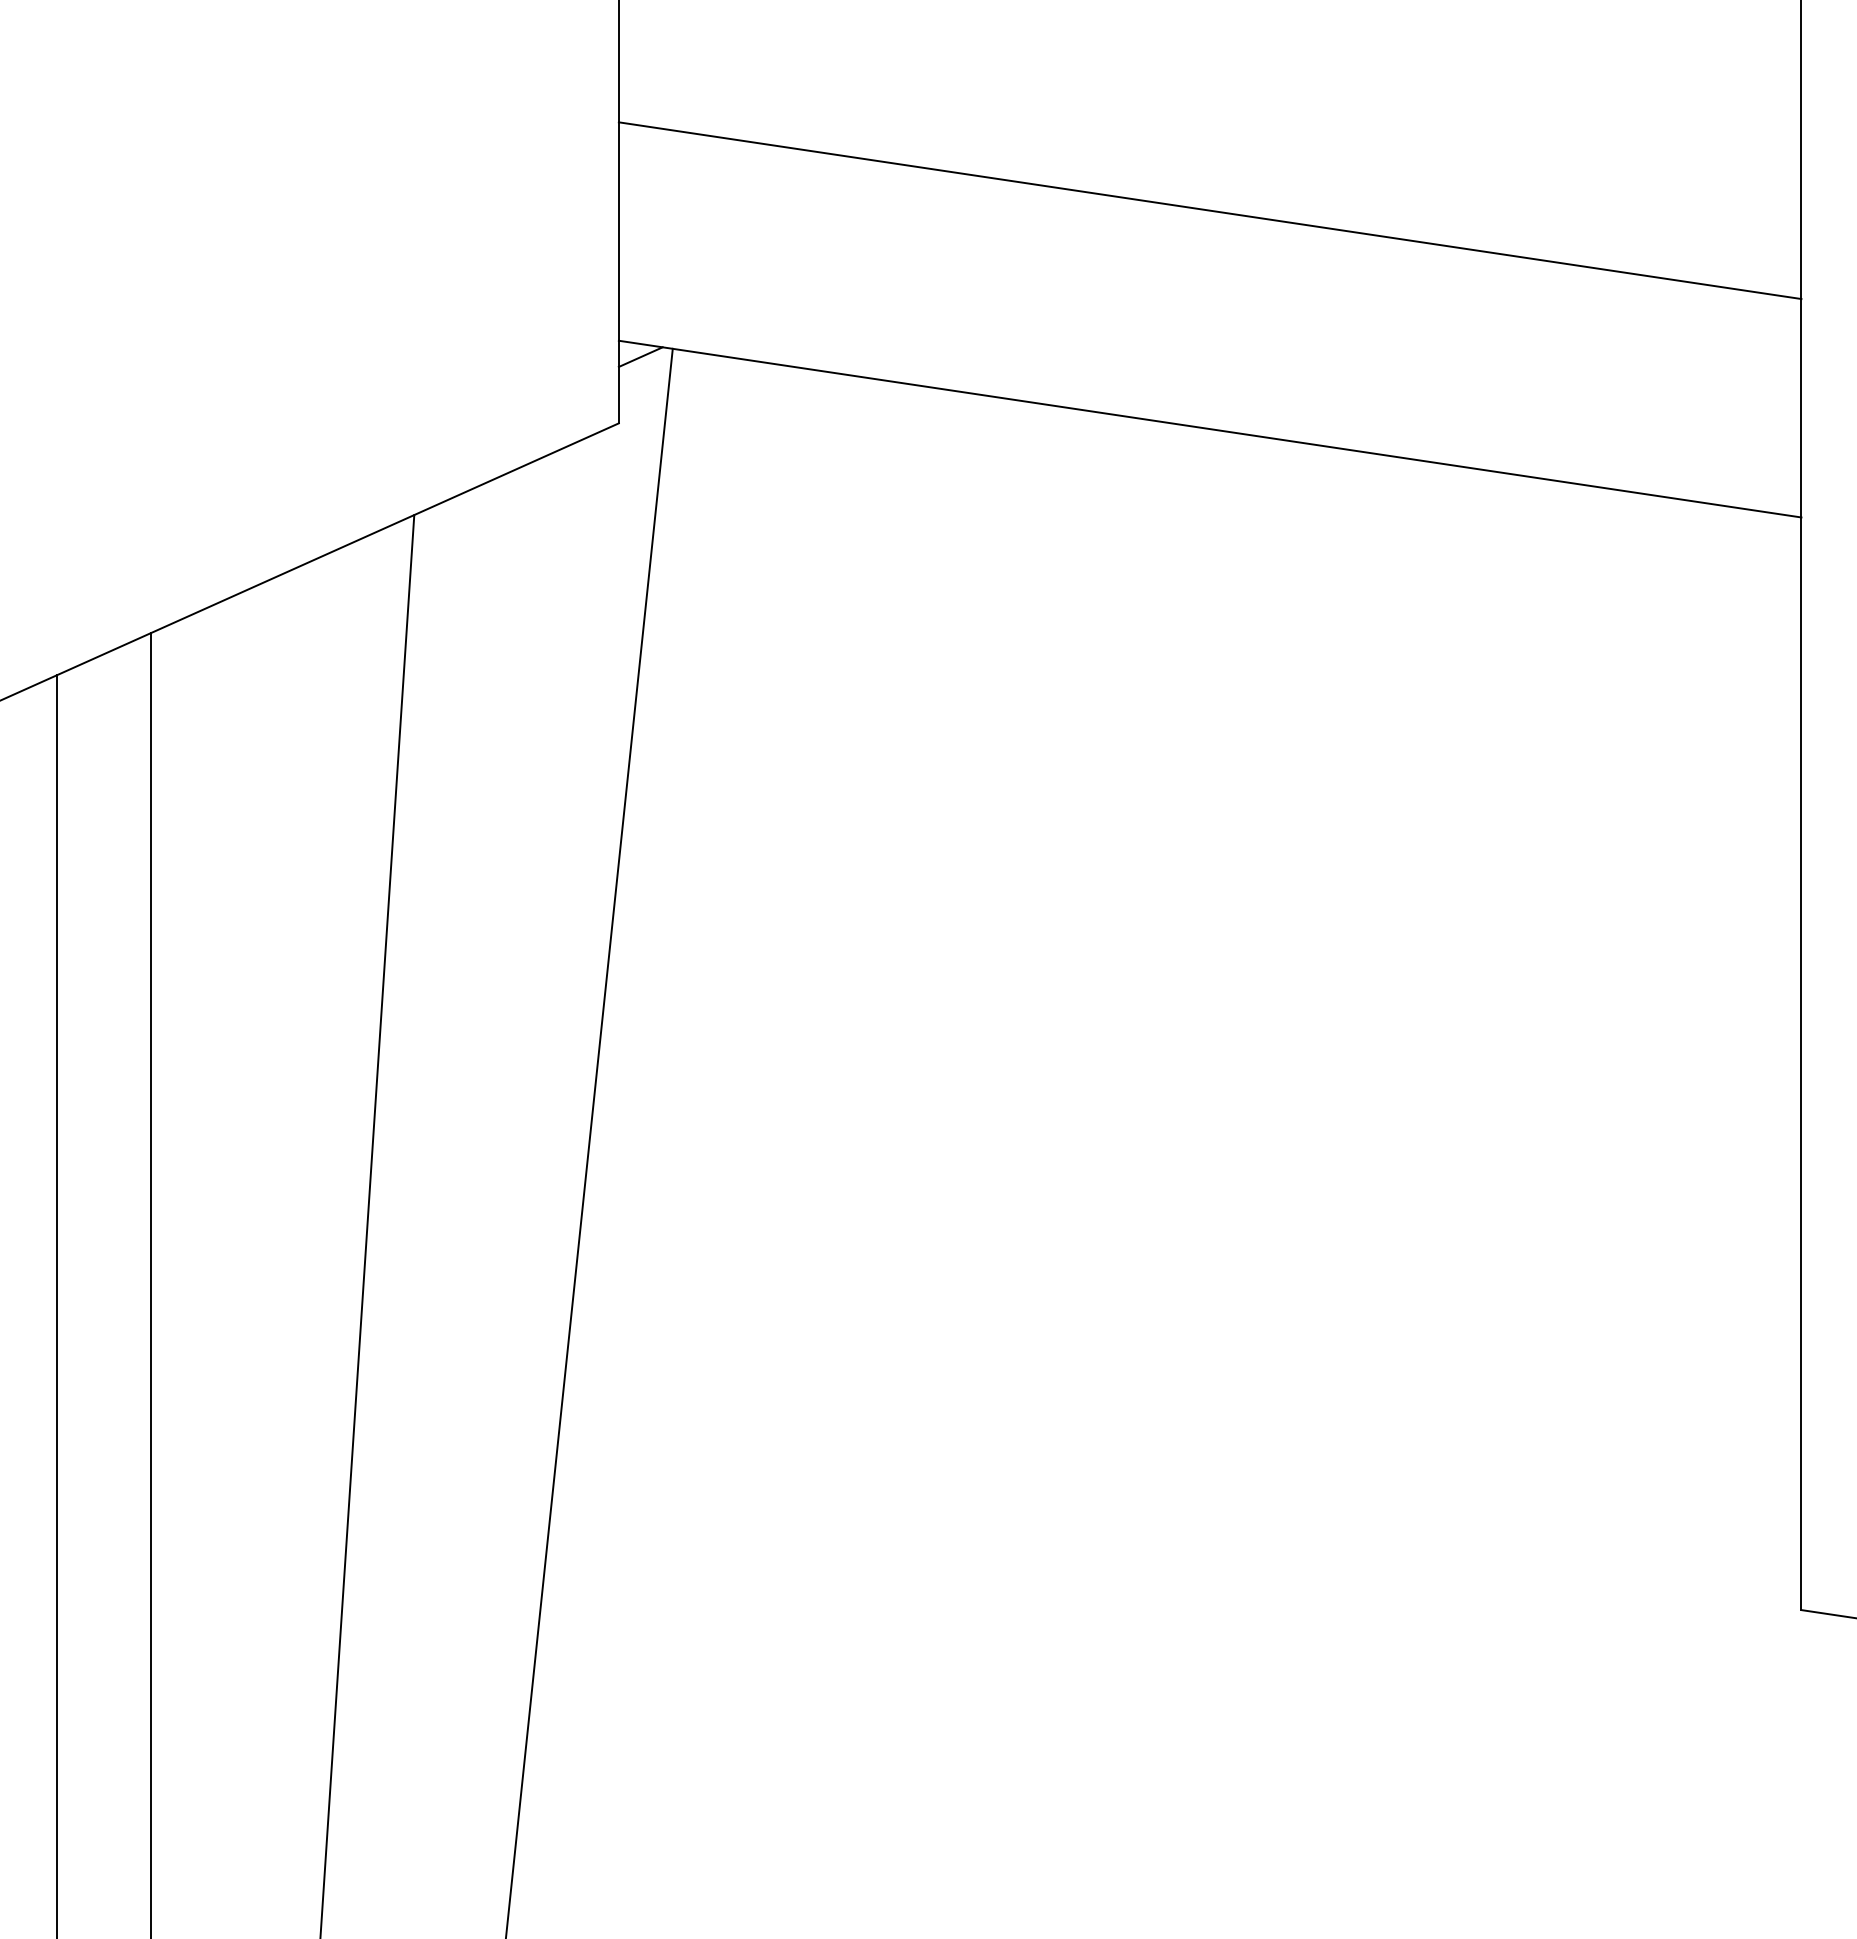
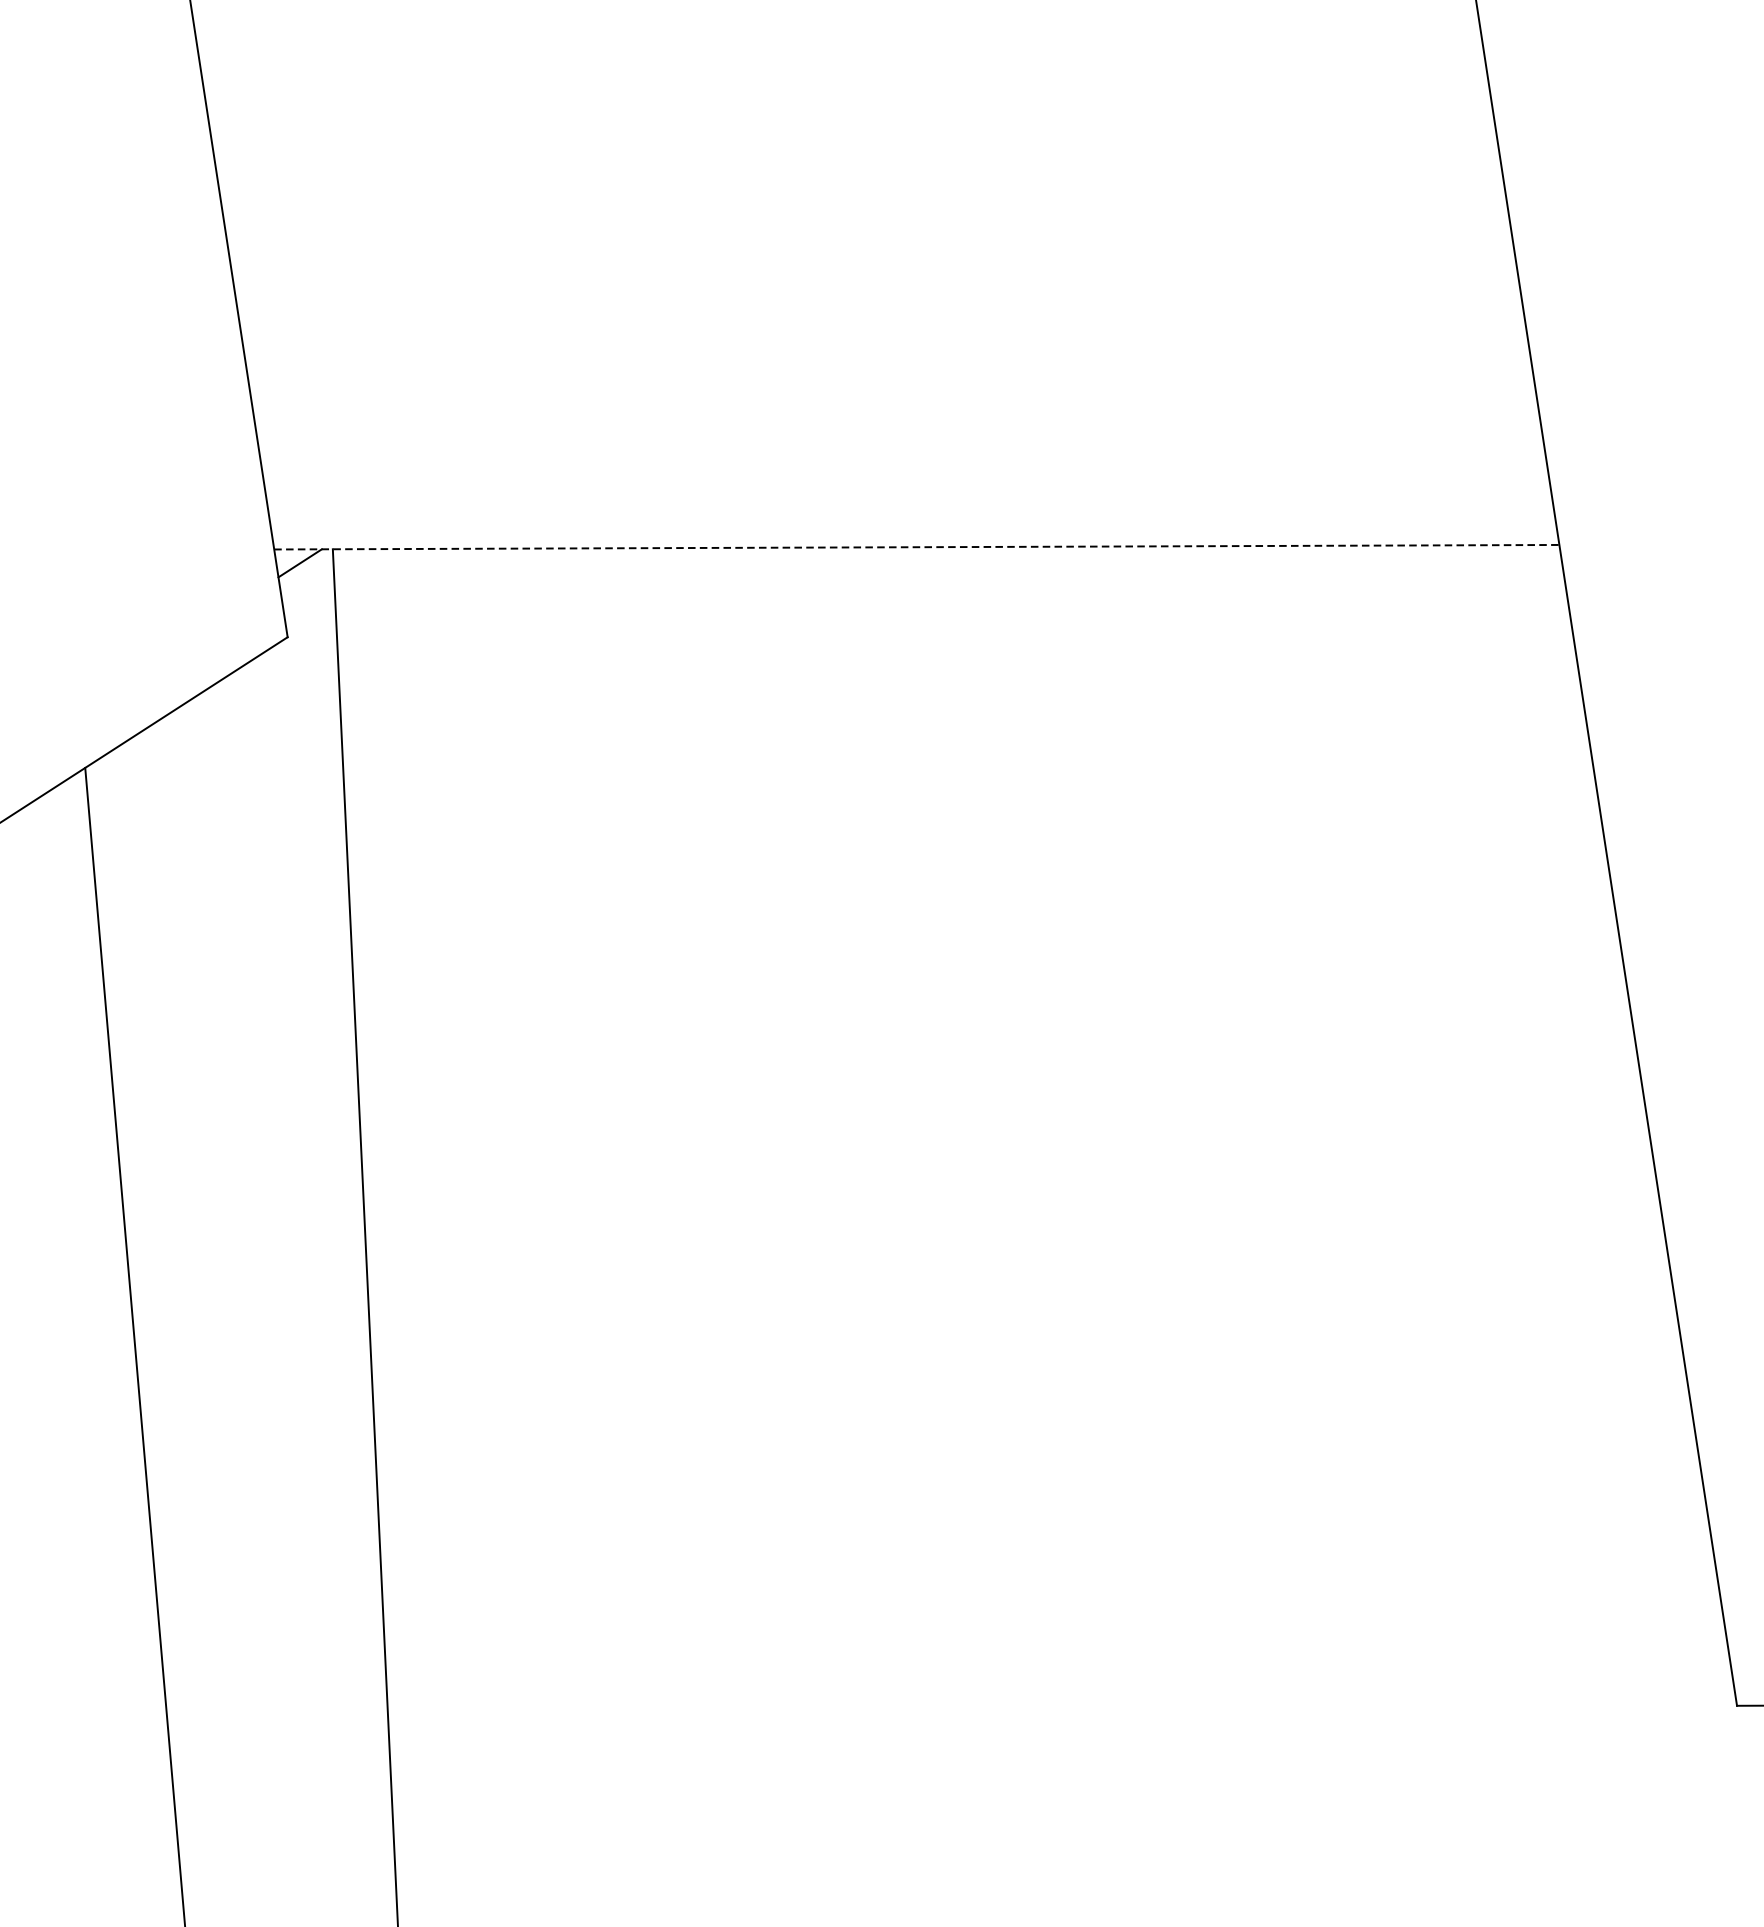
line: (1209, 210) -> (880, 315), removed
line: (1210, 429) -> (917, 547), solid -> dashed

